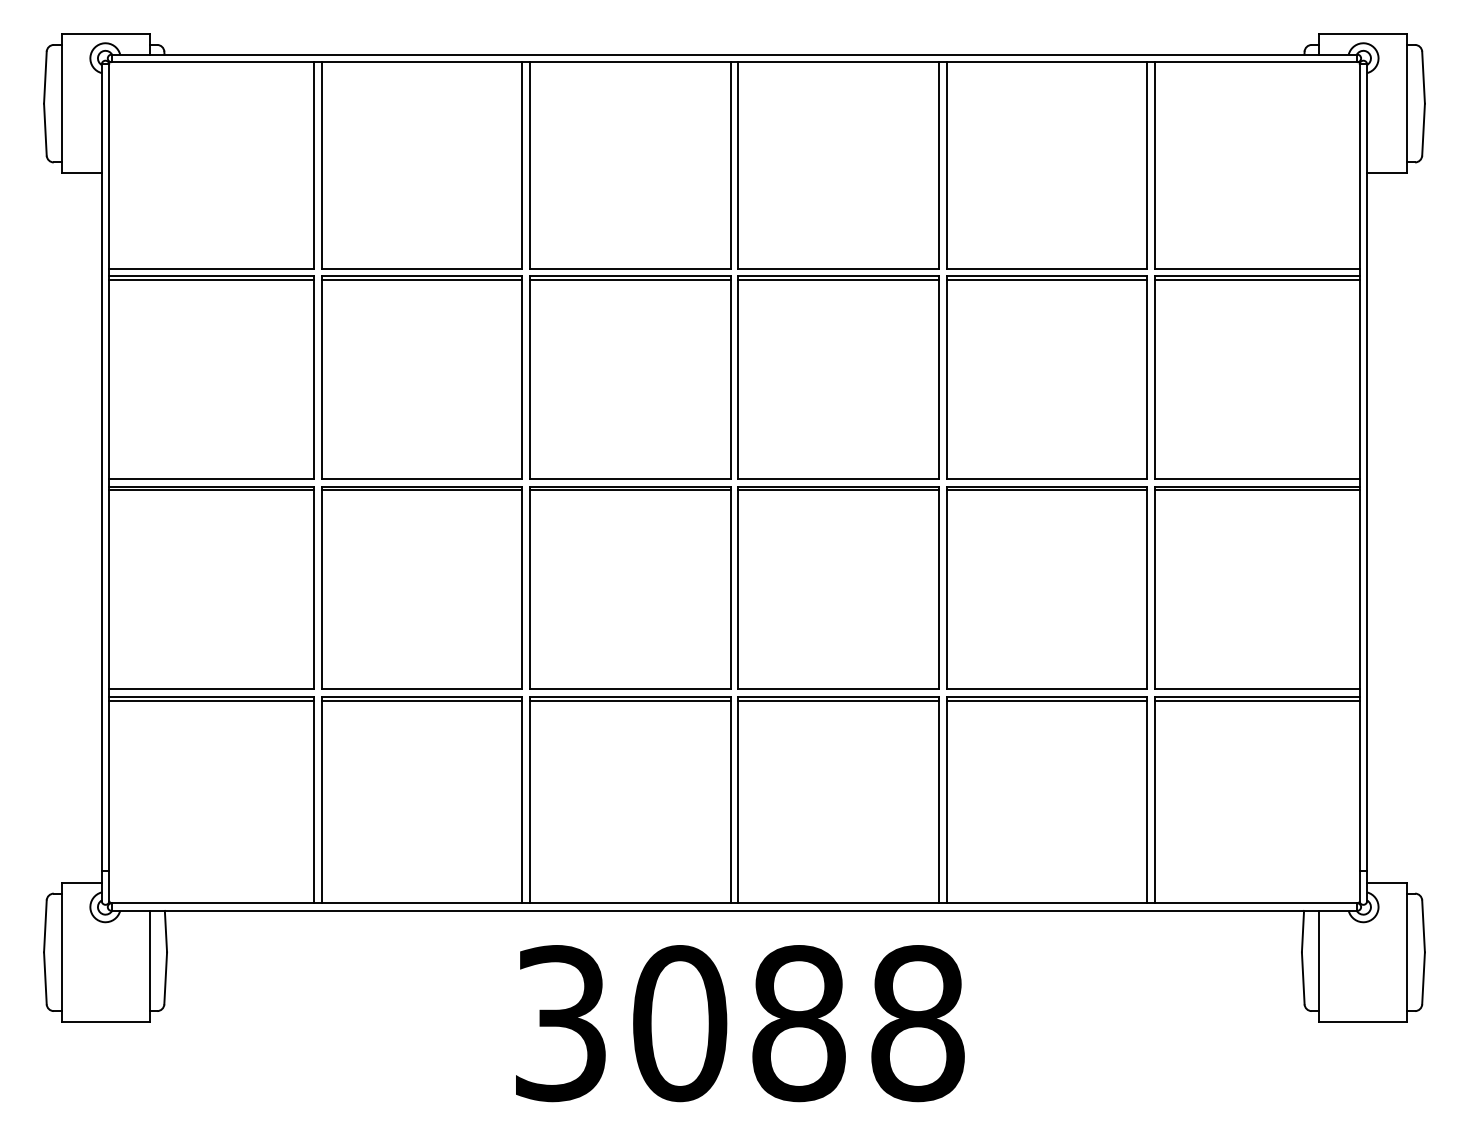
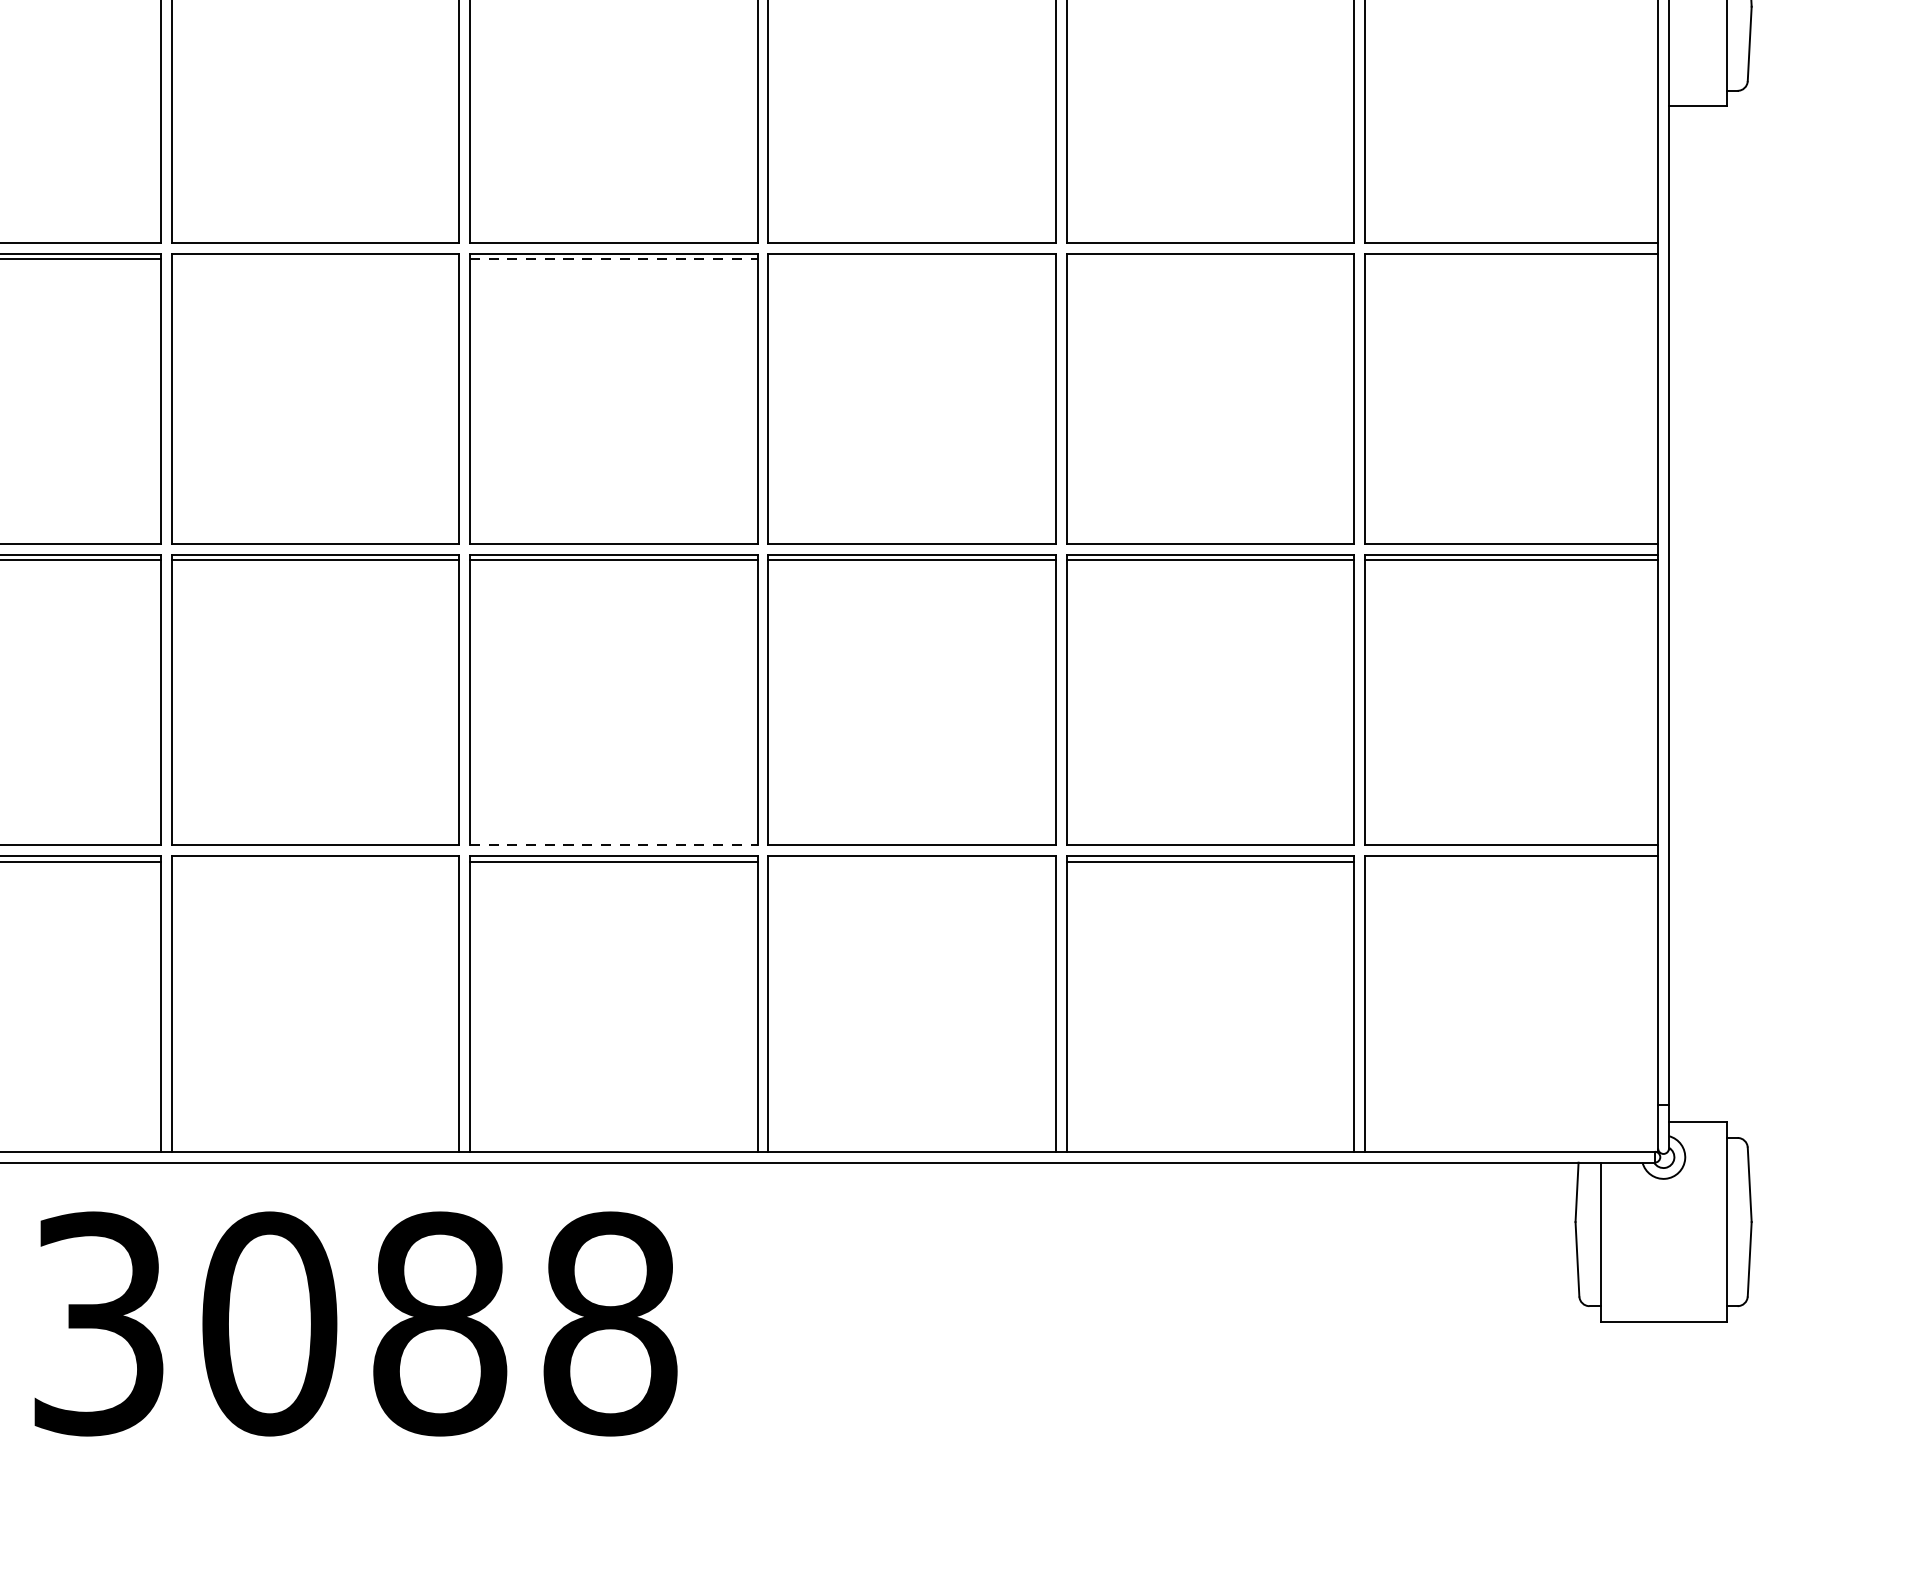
line: (421, 280) -> (314, 259), removed
line: (630, 280) -> (614, 259), solid -> dashed
line: (838, 280) -> (911, 259), removed
line: (1046, 280) -> (1209, 259), removed
line: (1257, 280) -> (1511, 259), removed
line: (630, 689) -> (614, 845), solid -> dashed
line: (421, 700) -> (314, 861), removed
line: (838, 700) -> (911, 861), removed
line: (1257, 700) -> (1511, 861), removed
text: (740, 1023) -> (356, 1323), moved

